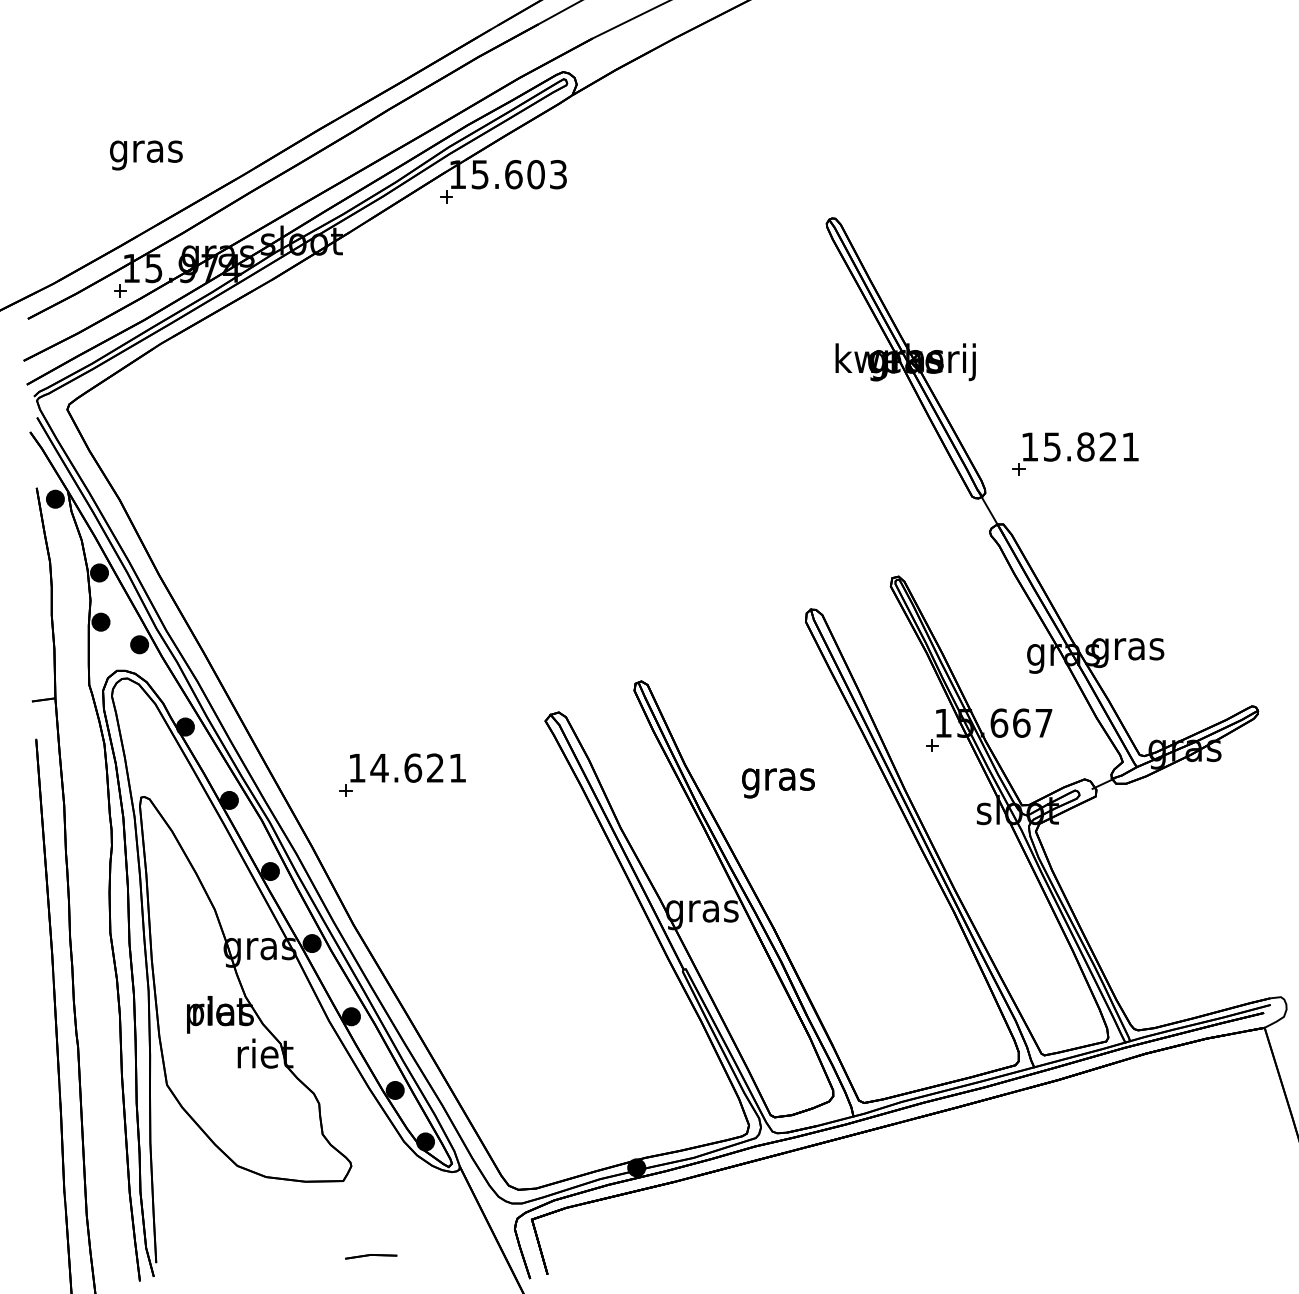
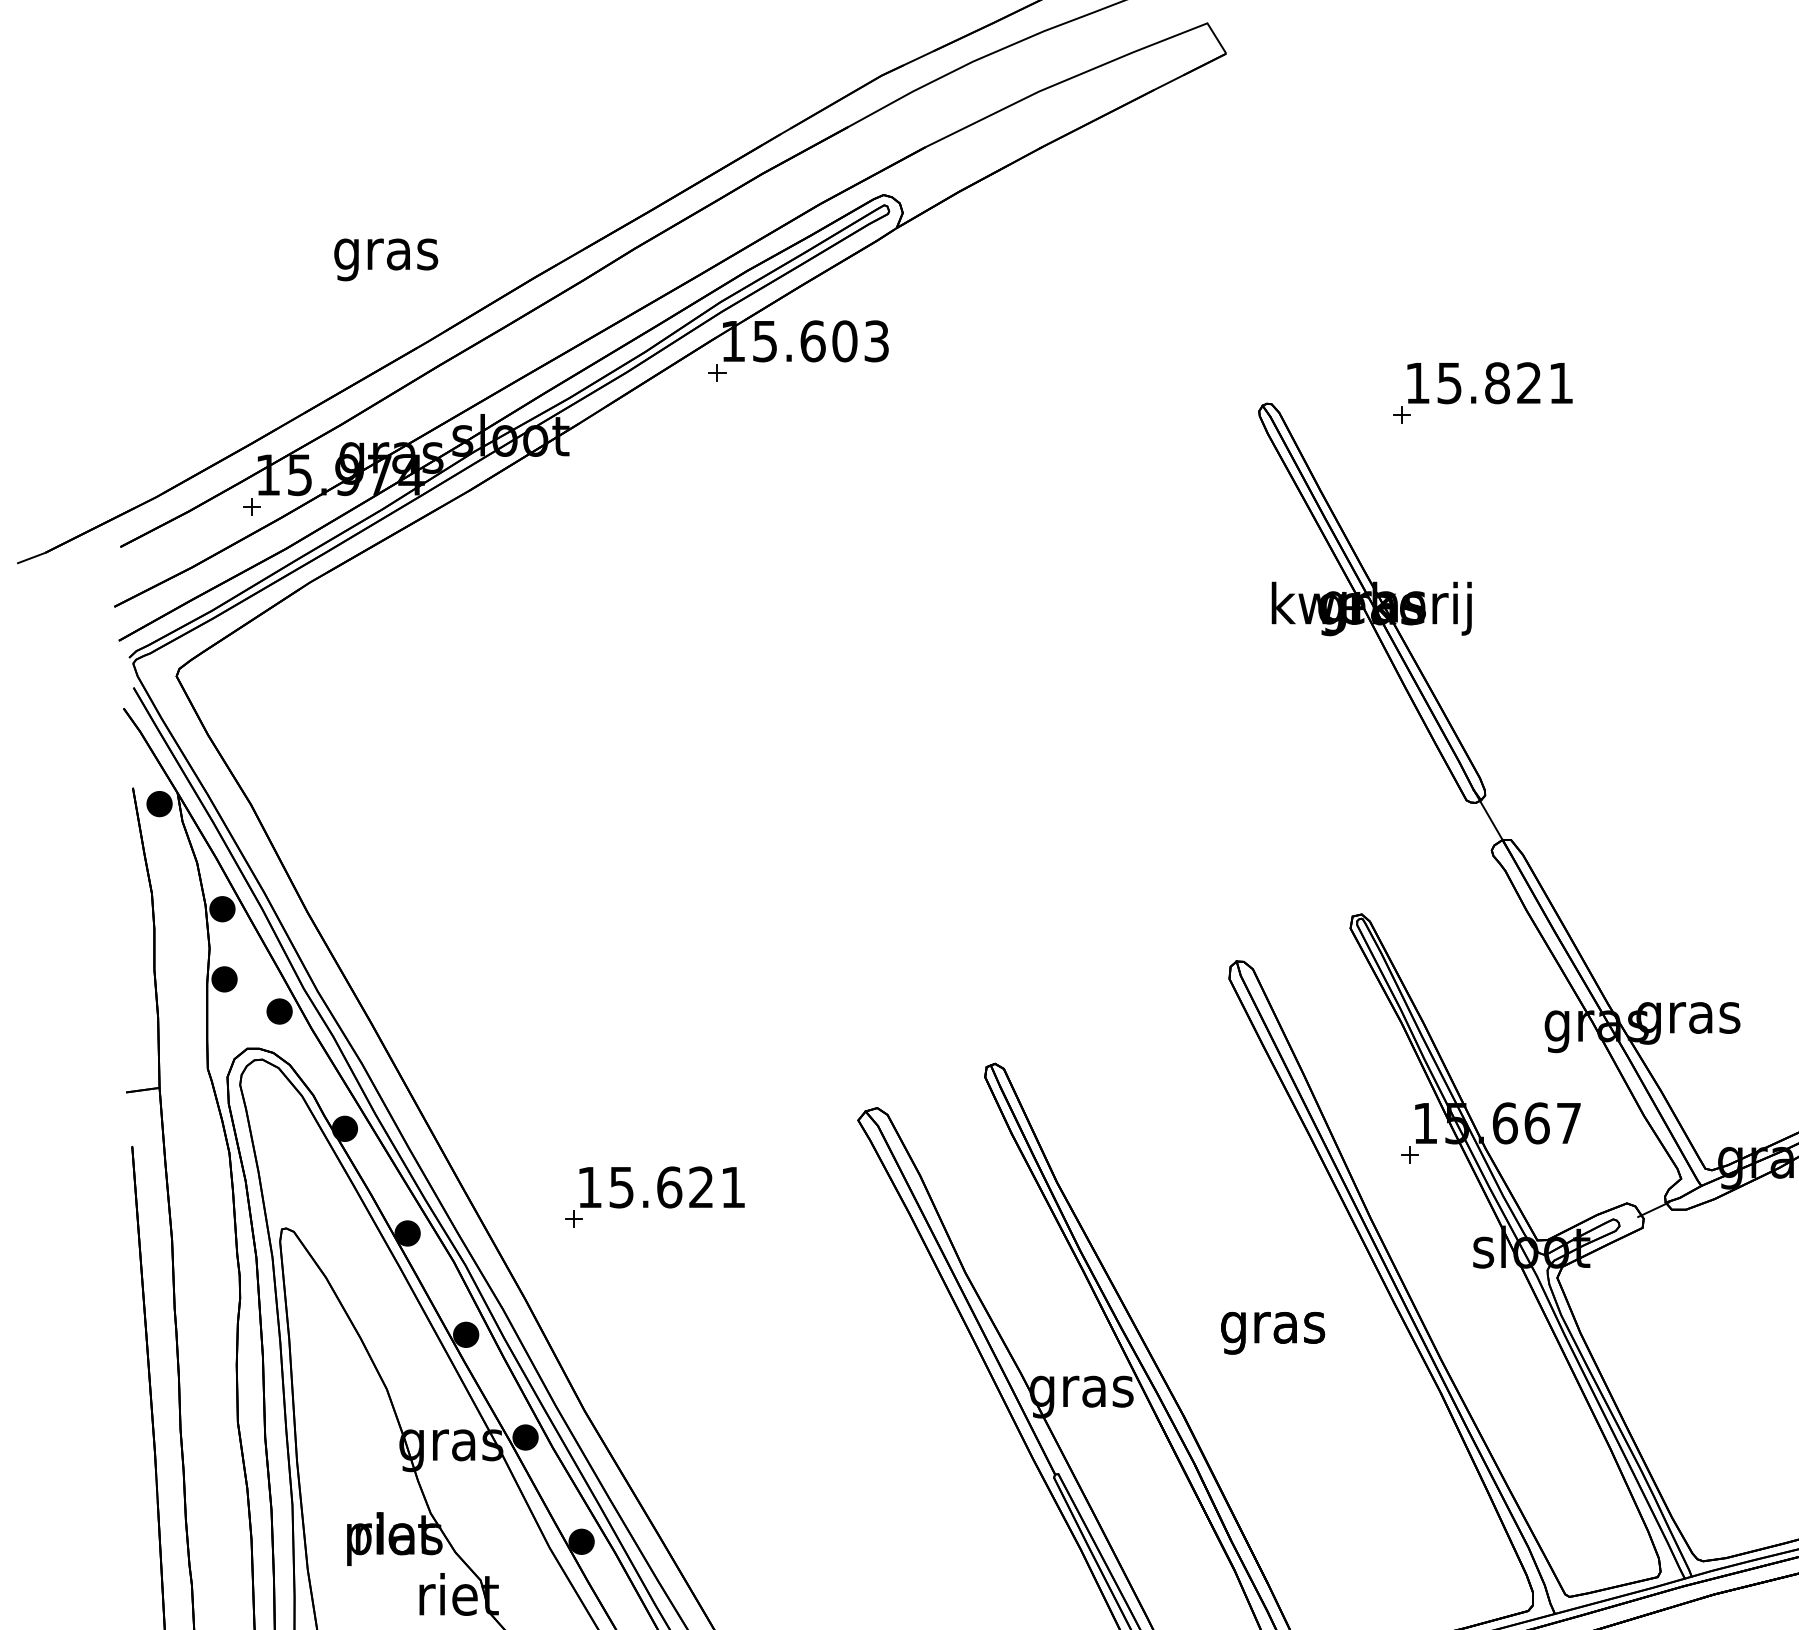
text: (146, 155) -> (386, 259), moved
part: (1075, 453) -> (1482, 392), moved
text: (379, 768) -> (621, 1187), 14.621 -> 15.621
text: (778, 783) -> (1273, 1333), moved

